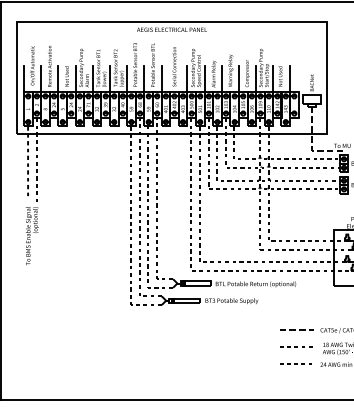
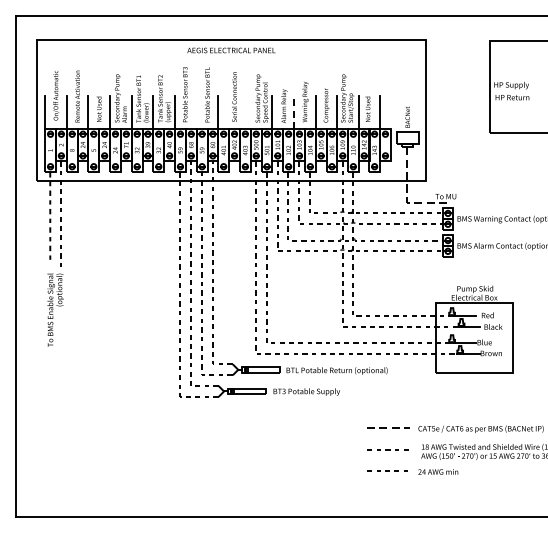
line: (144, 79) -> (196, 112), removed
line: (187, 79) -> (250, 112), removed
line: (222, 79) -> (294, 112), solid -> dashed

